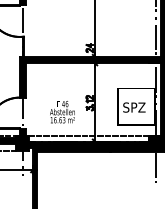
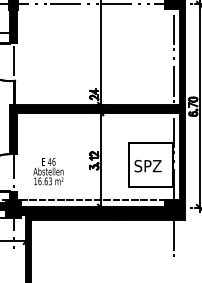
text: (62, 112) -> (48, 171), moved

